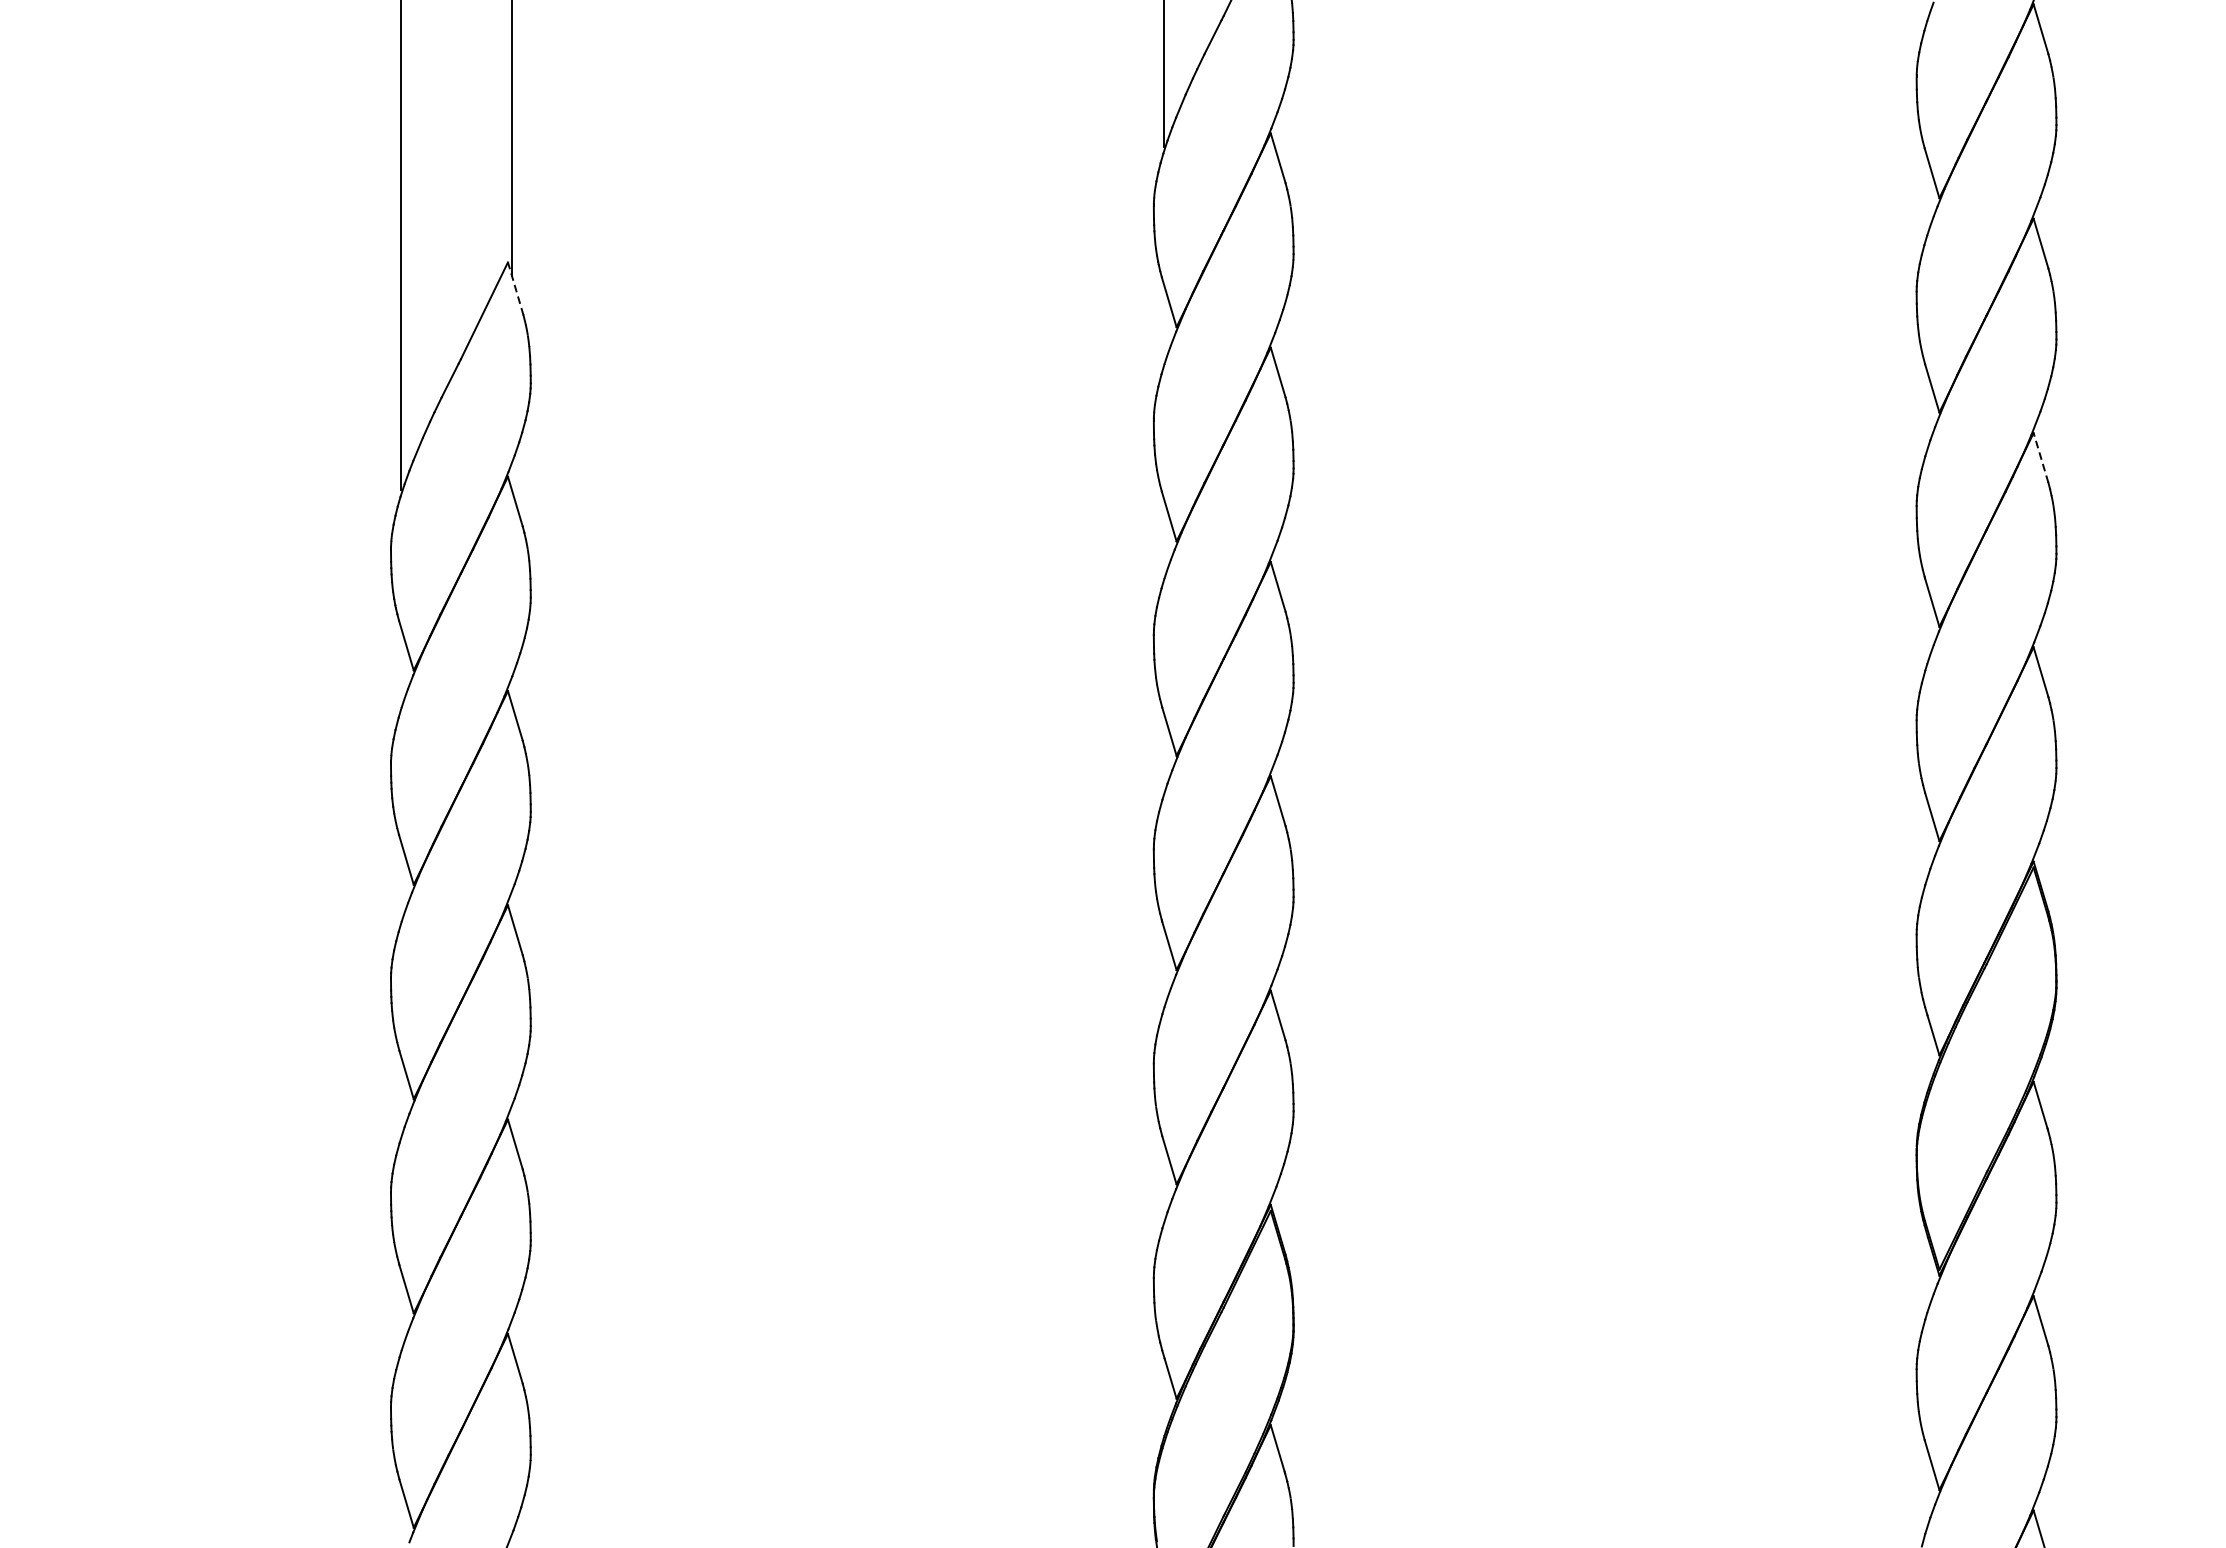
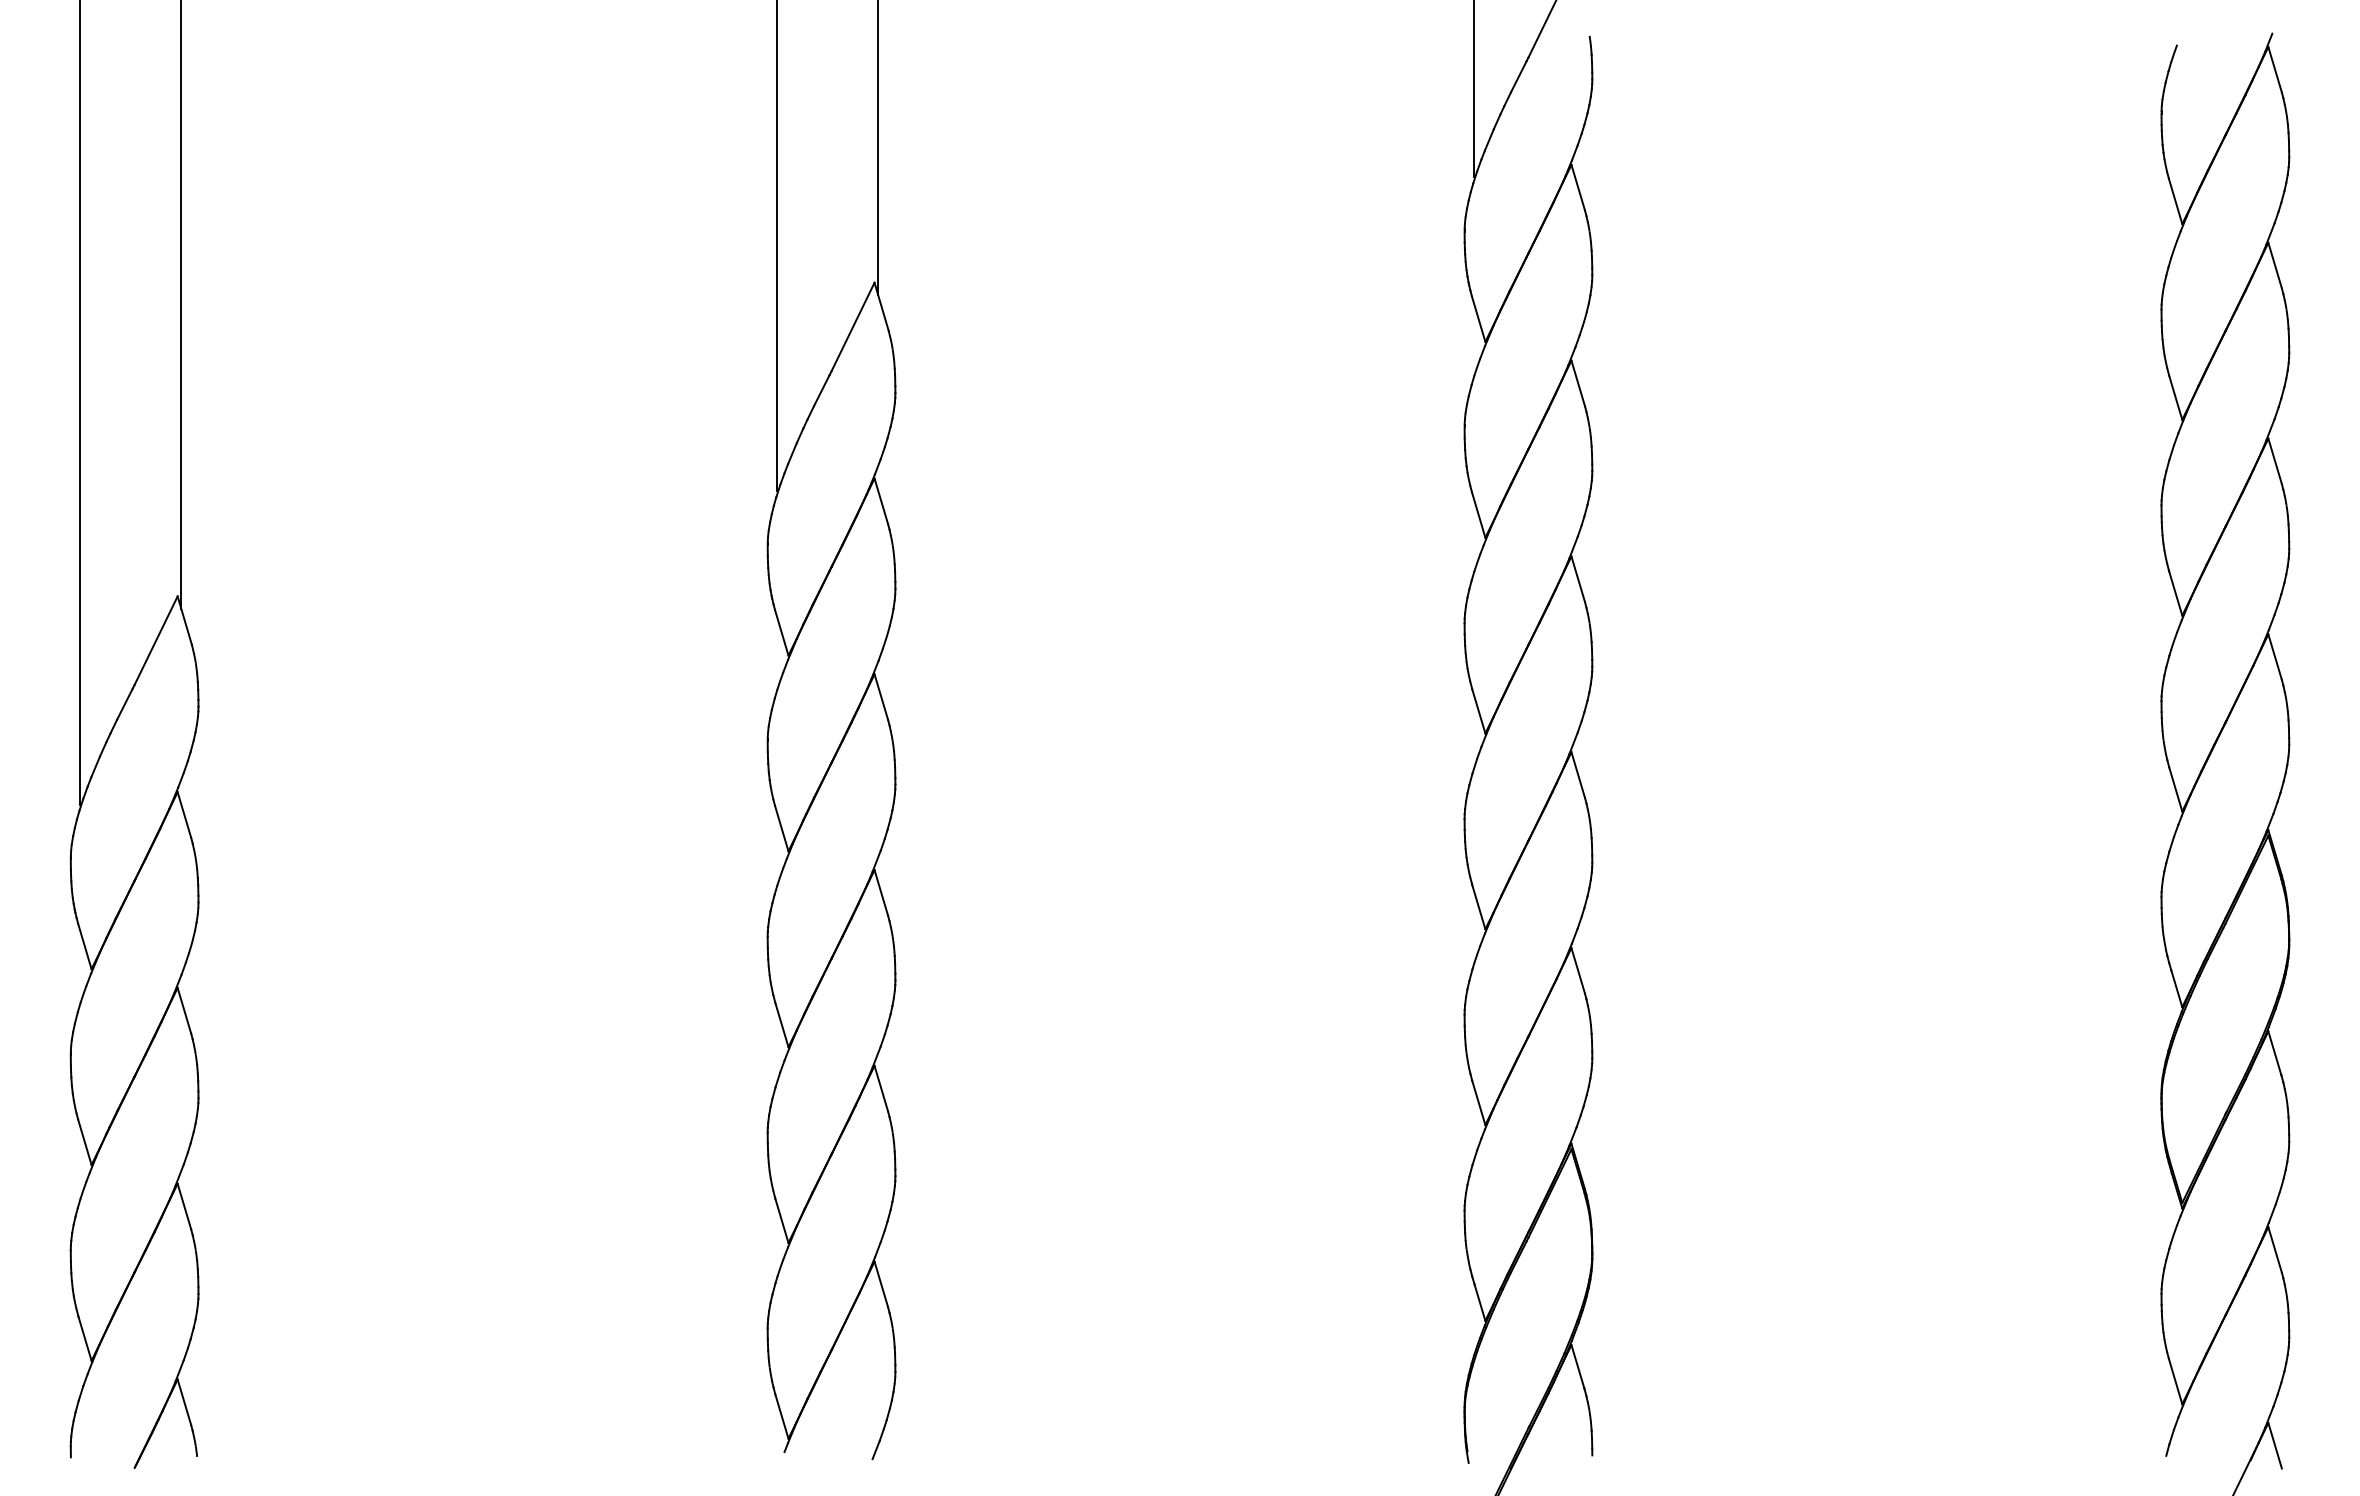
line: (515, 288) -> (881, 306), dashed -> solid
line: (2041, 458) -> (2275, 461), dashed -> solid

